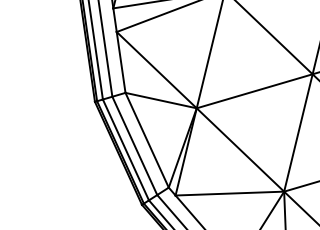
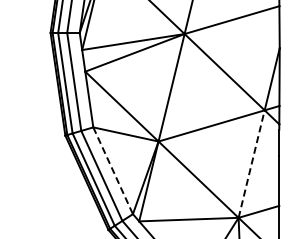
line: (298, 132) -> (251, 163), solid -> dashed
line: (147, 139) -> (113, 170), solid -> dashed

